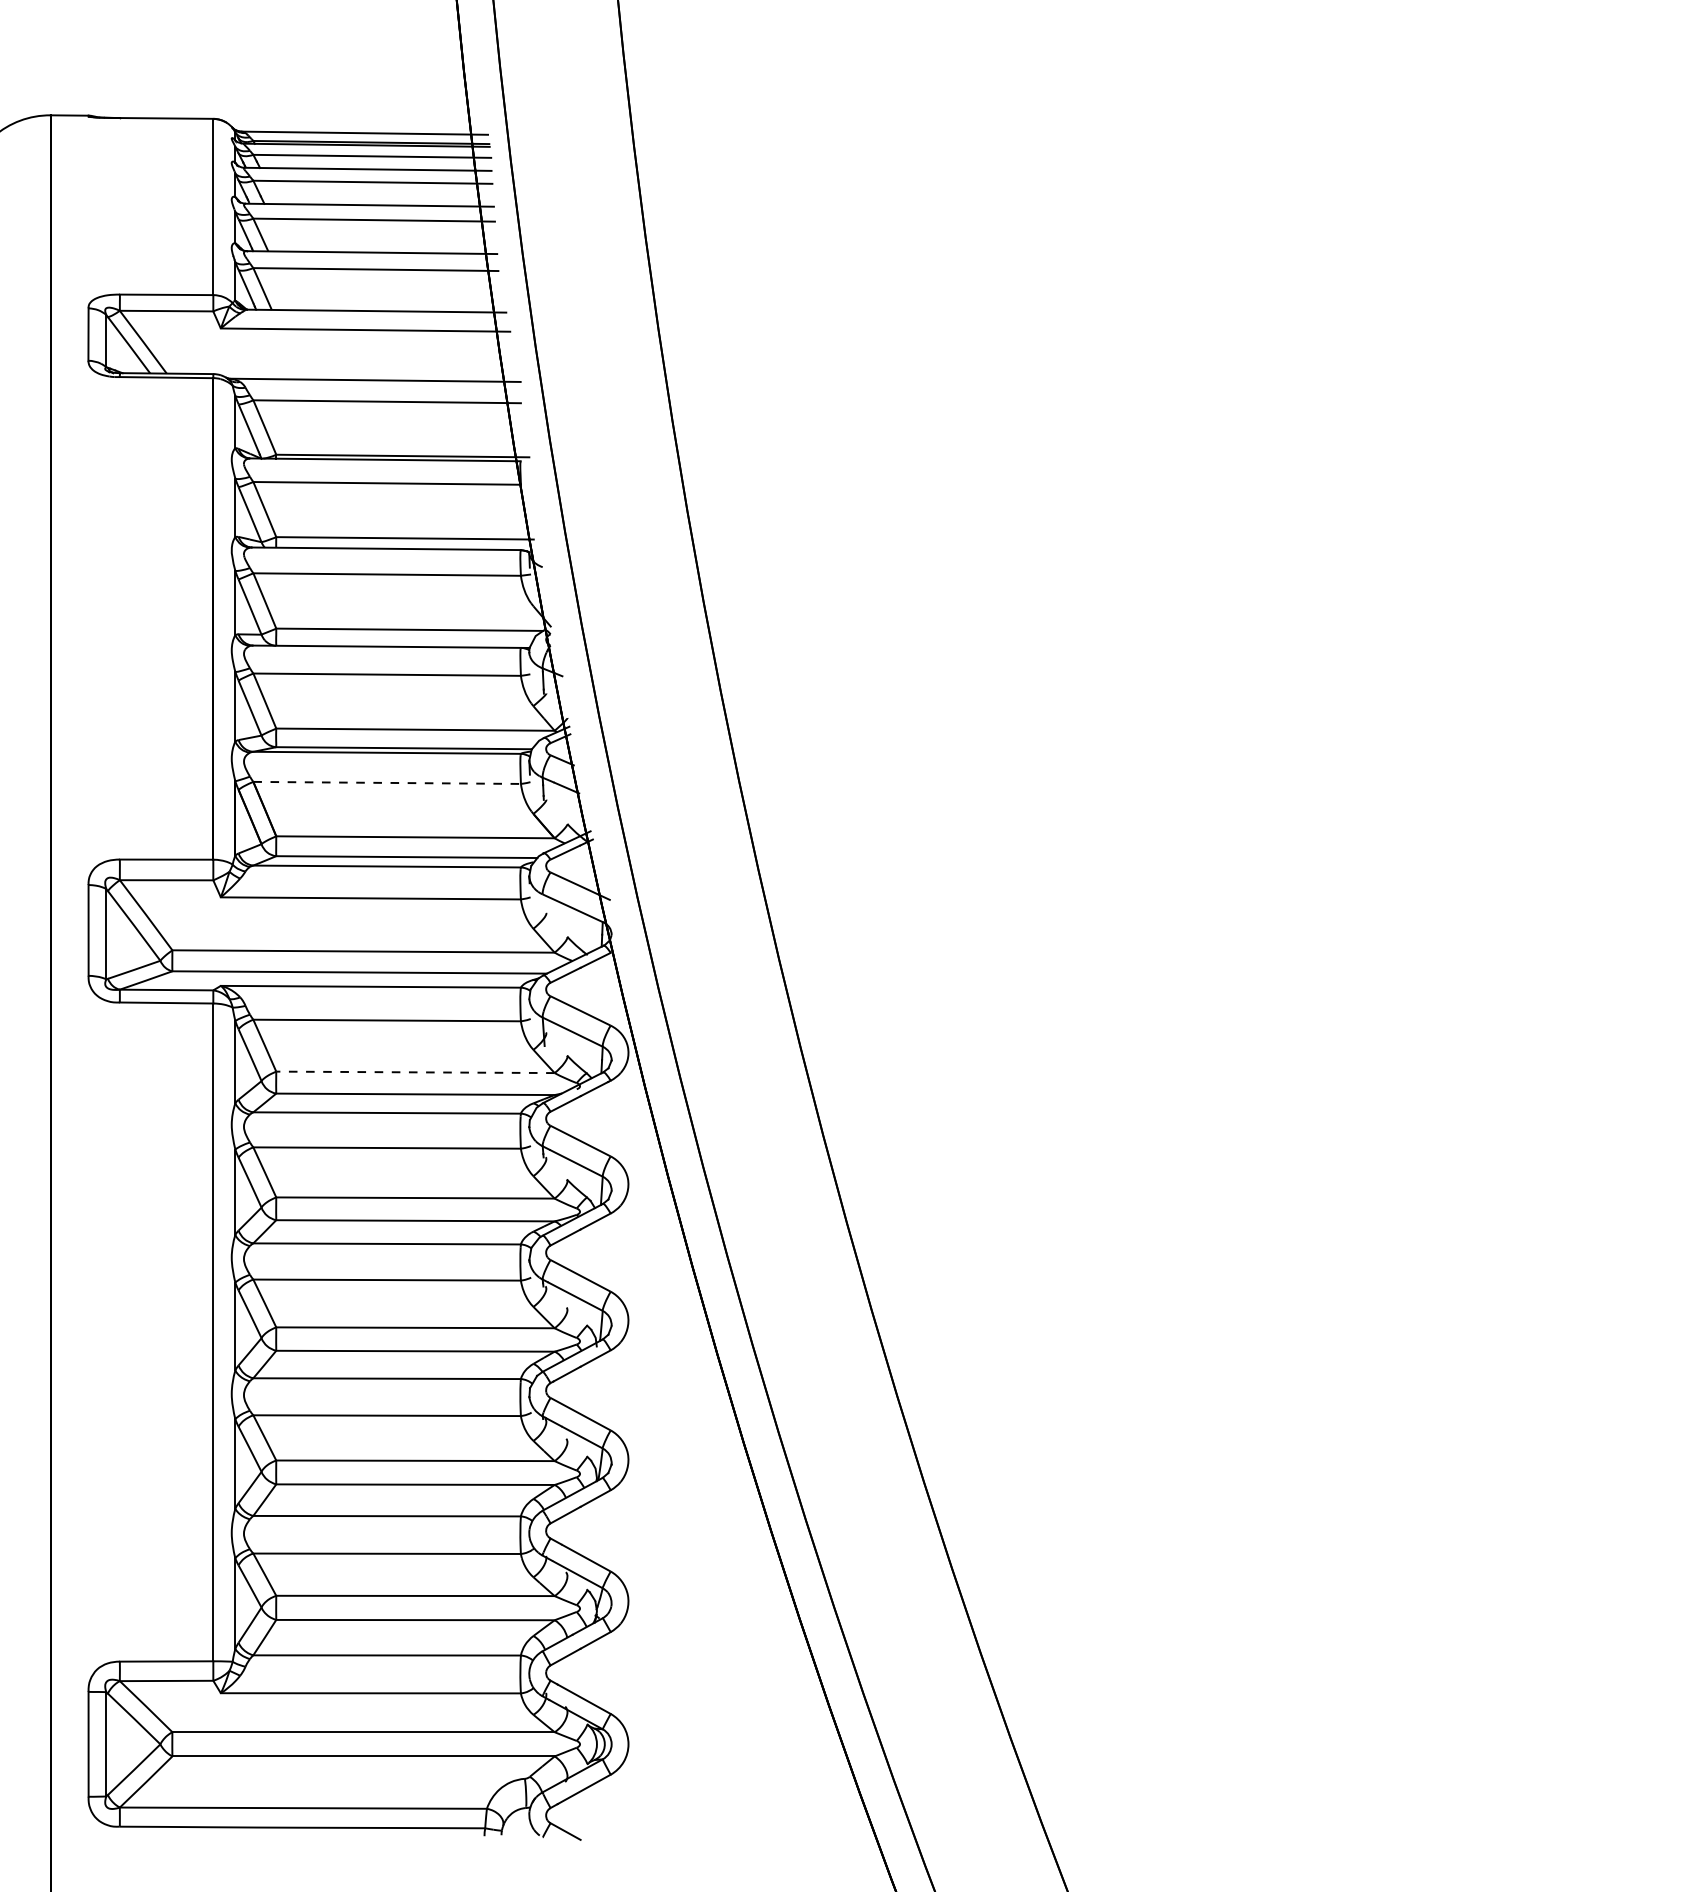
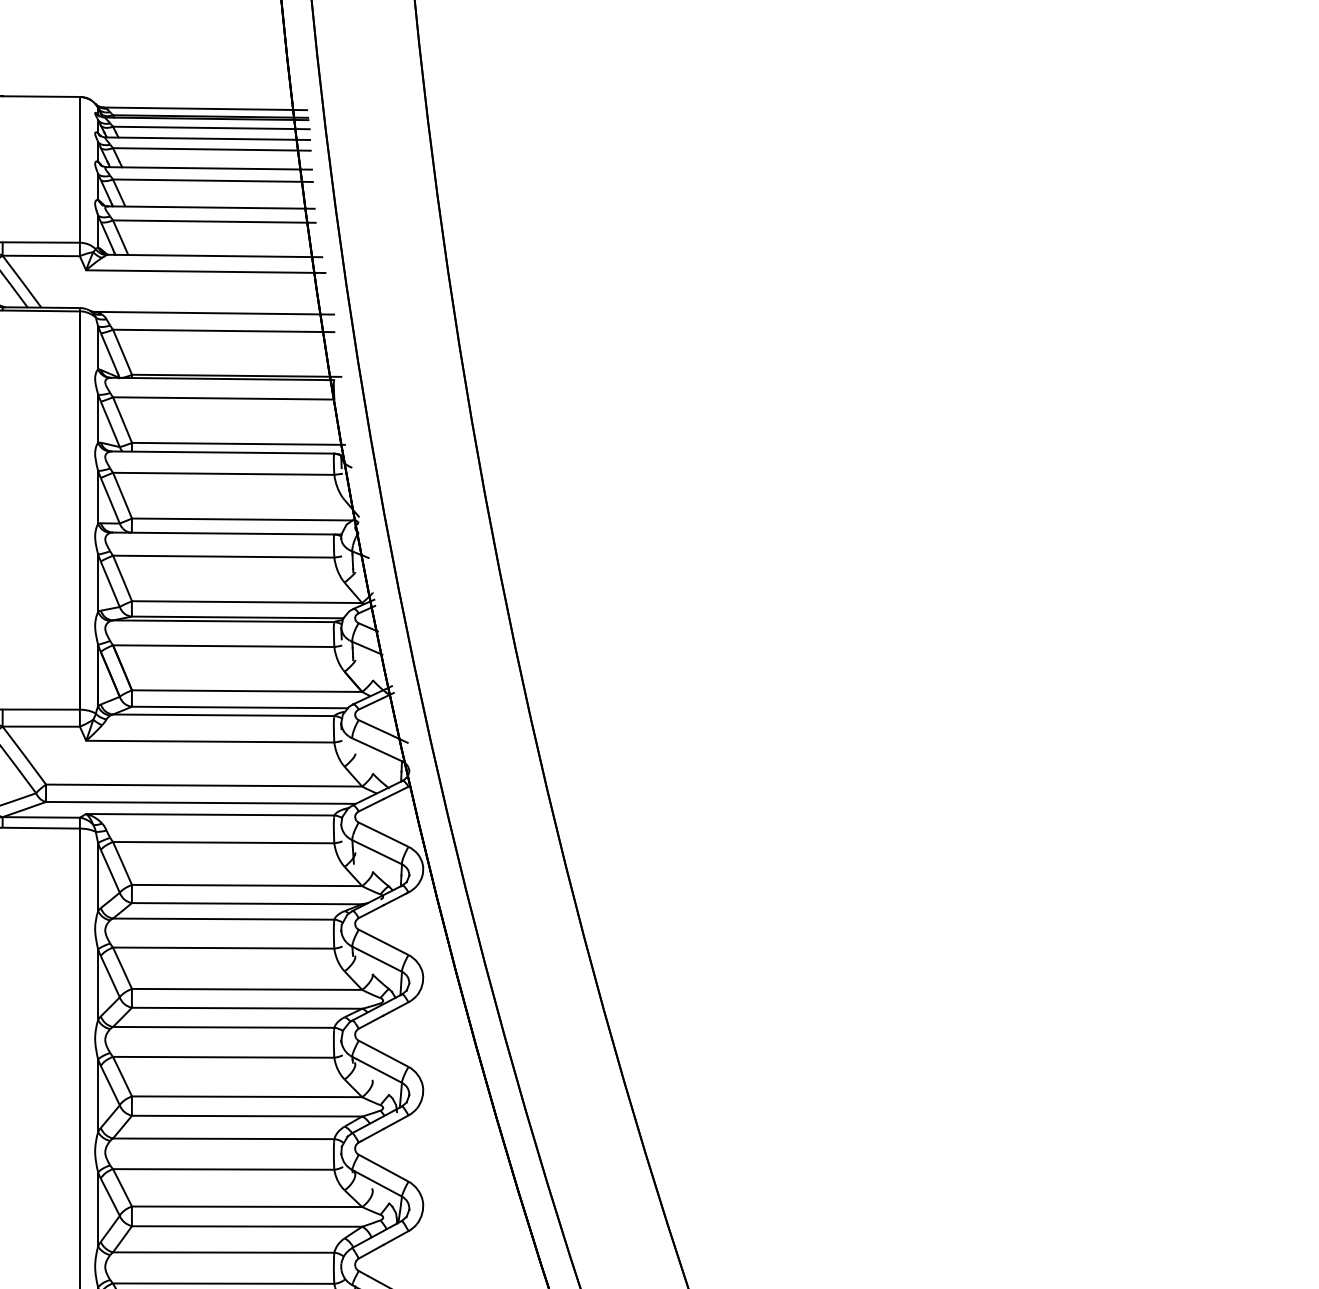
line: (387, 782) -> (223, 645), dashed -> solid
line: (414, 1072) -> (246, 885), dashed -> solid

